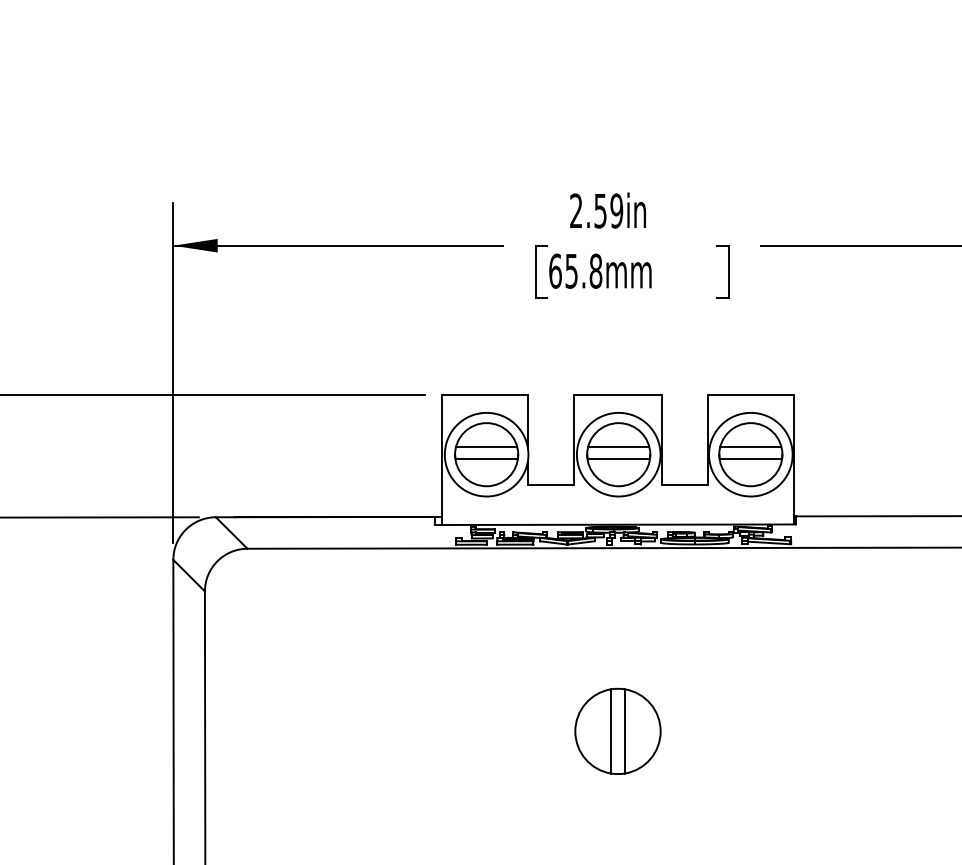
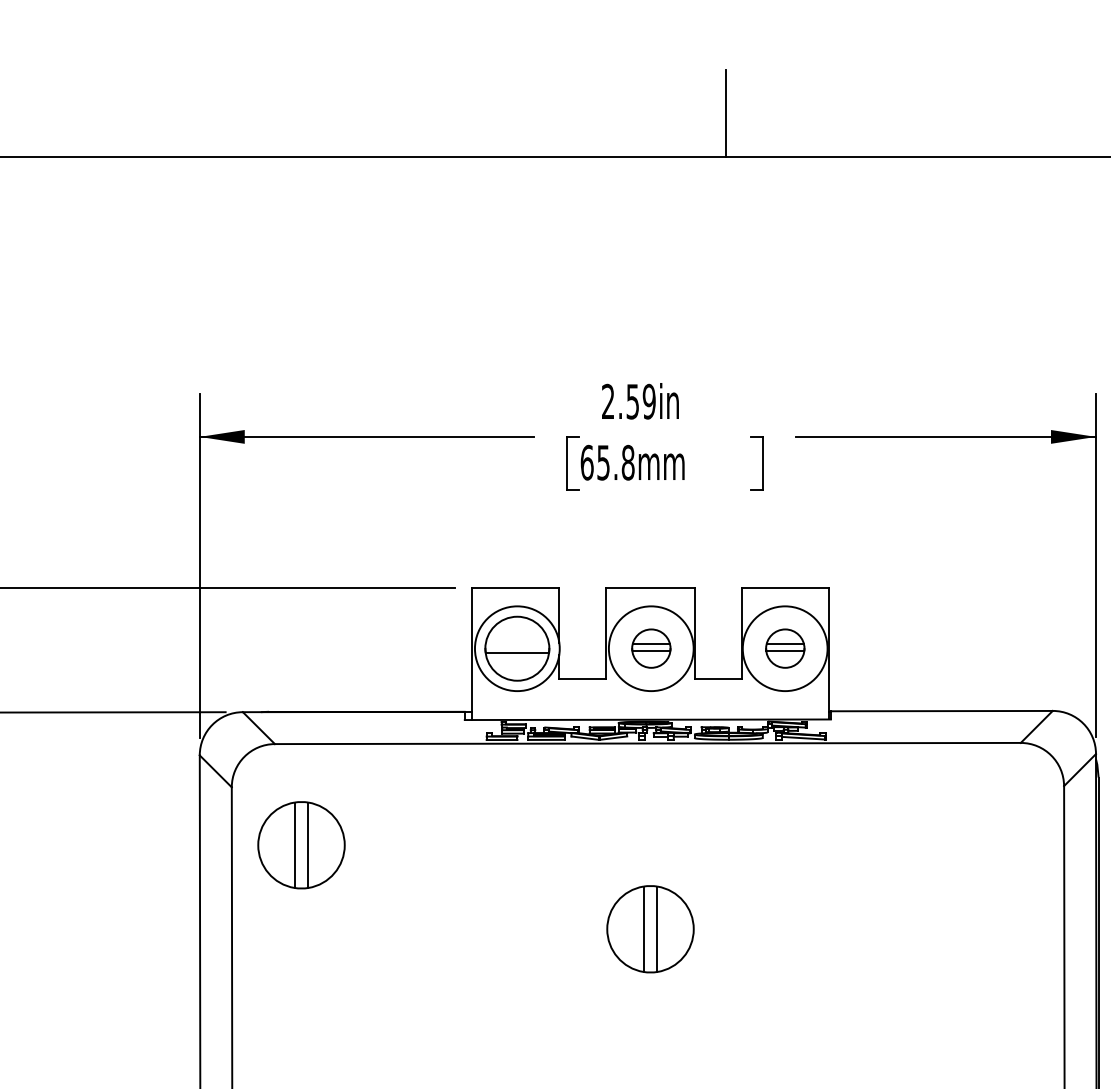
line: (486, 446) -> (517, 640), removed
part: (618, 454) -> (651, 648), size x0.6
part: (751, 454) -> (785, 648), size x0.6
part: (273, 648) -> (301, 845), added

